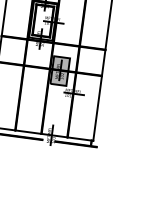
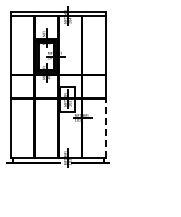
fill: (60, 70) -> (67, 98), removed
line: (97, 107) -> (105, 127), solid -> dashed

